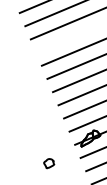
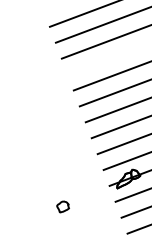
part: (48, 163) -> (62, 206), moved

